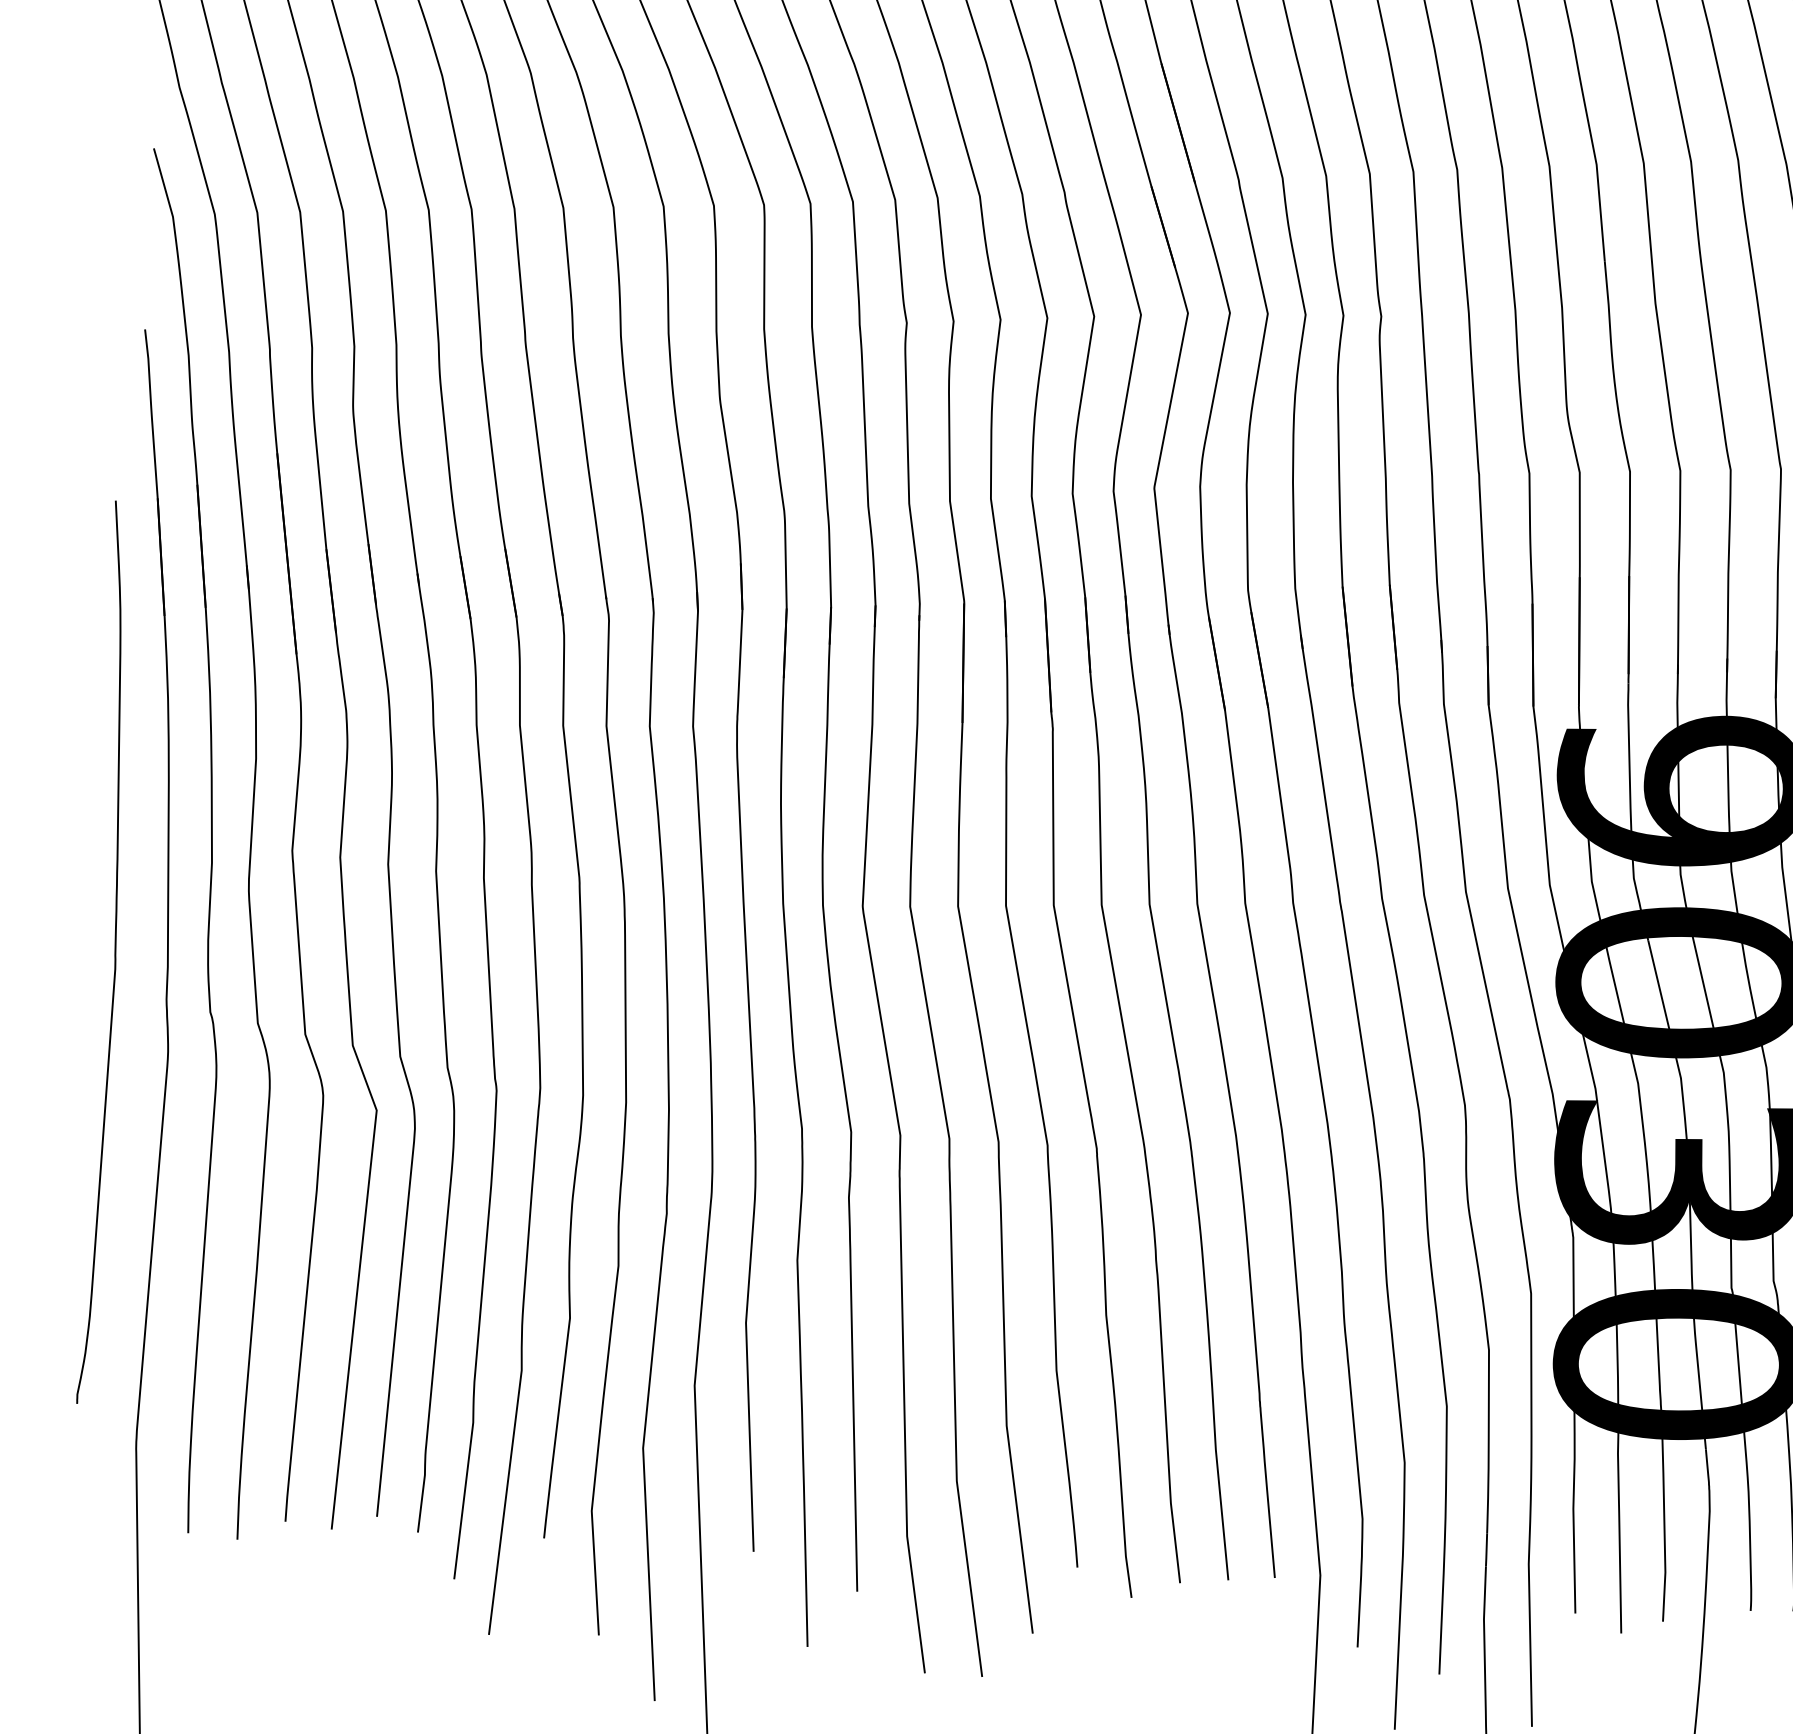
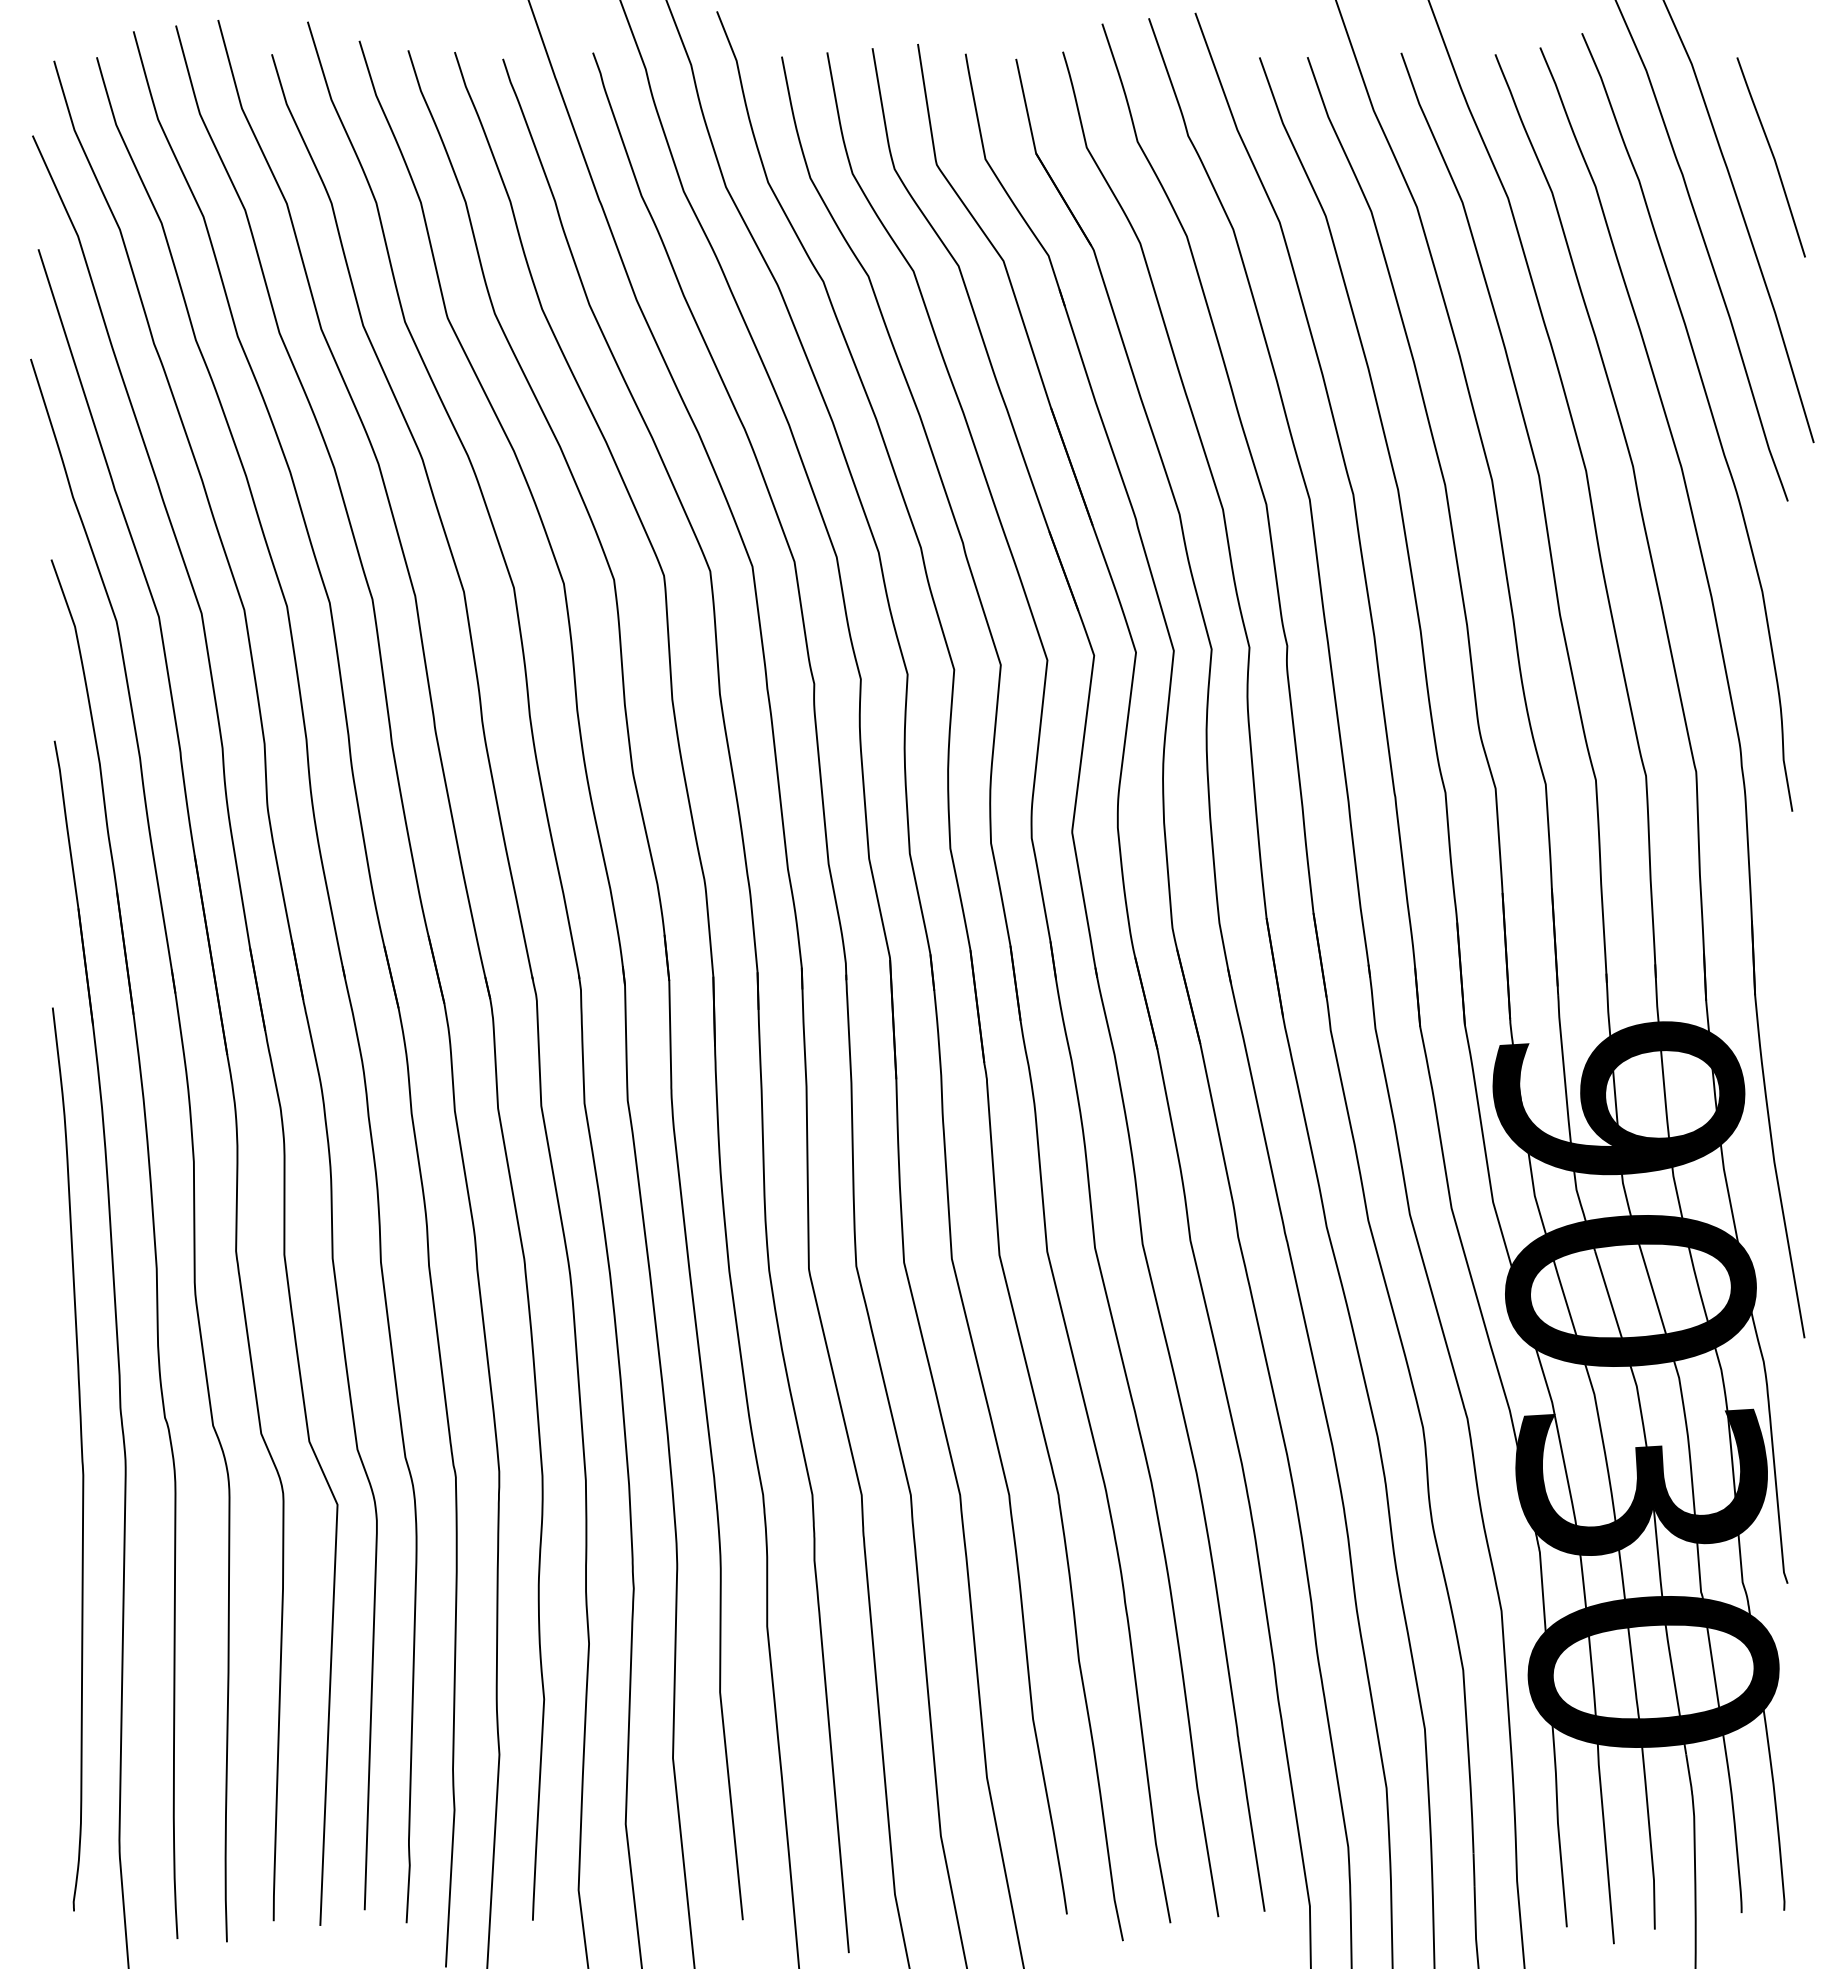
curve: (114, 953) -> (81, 1459), moved

